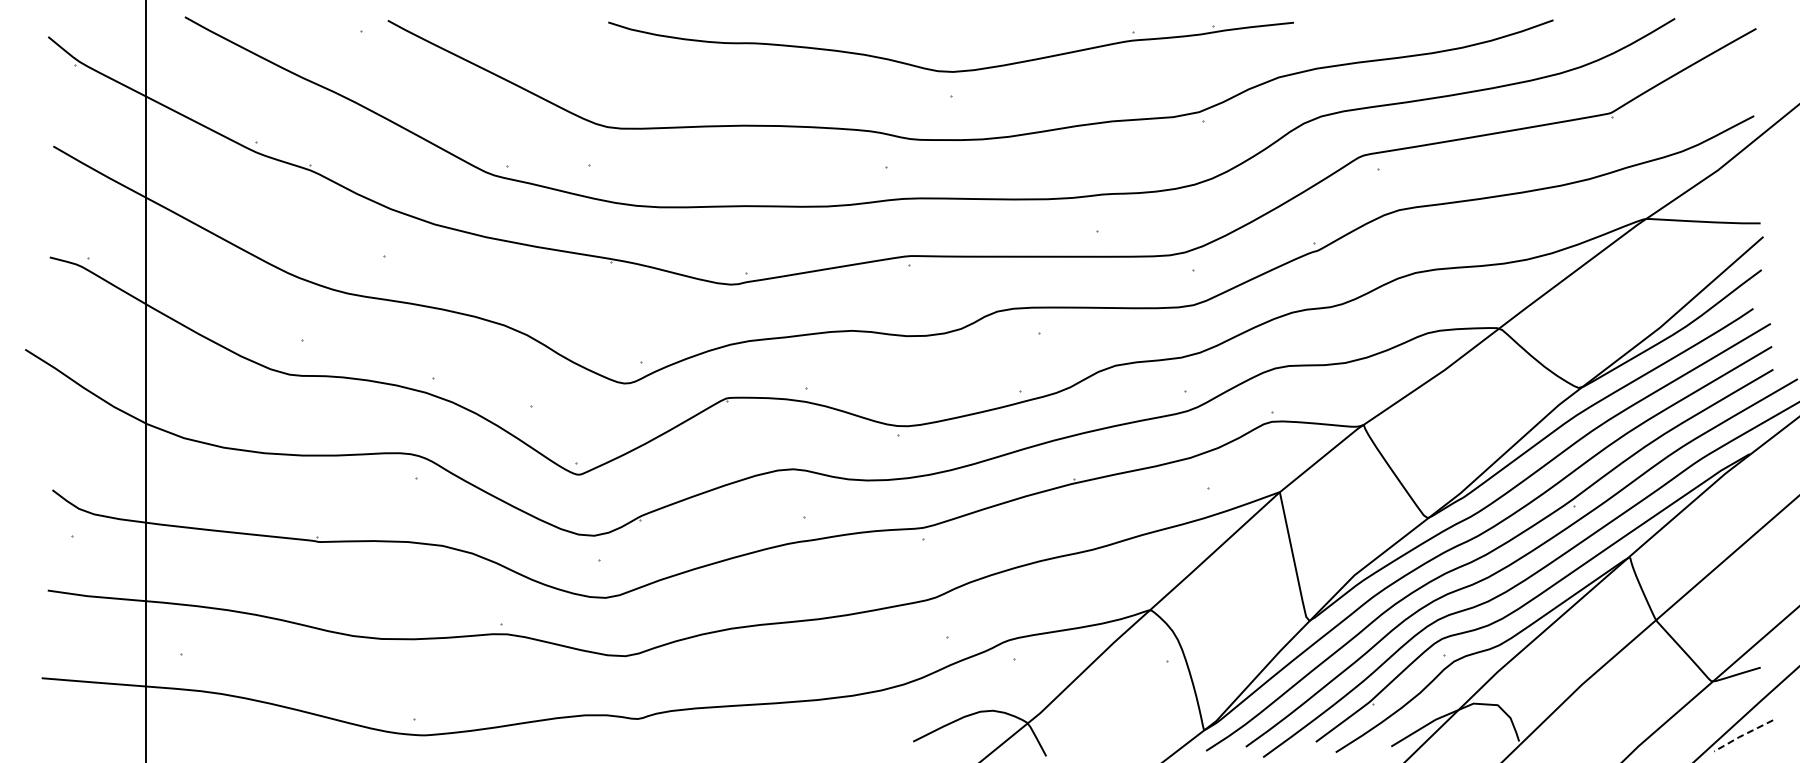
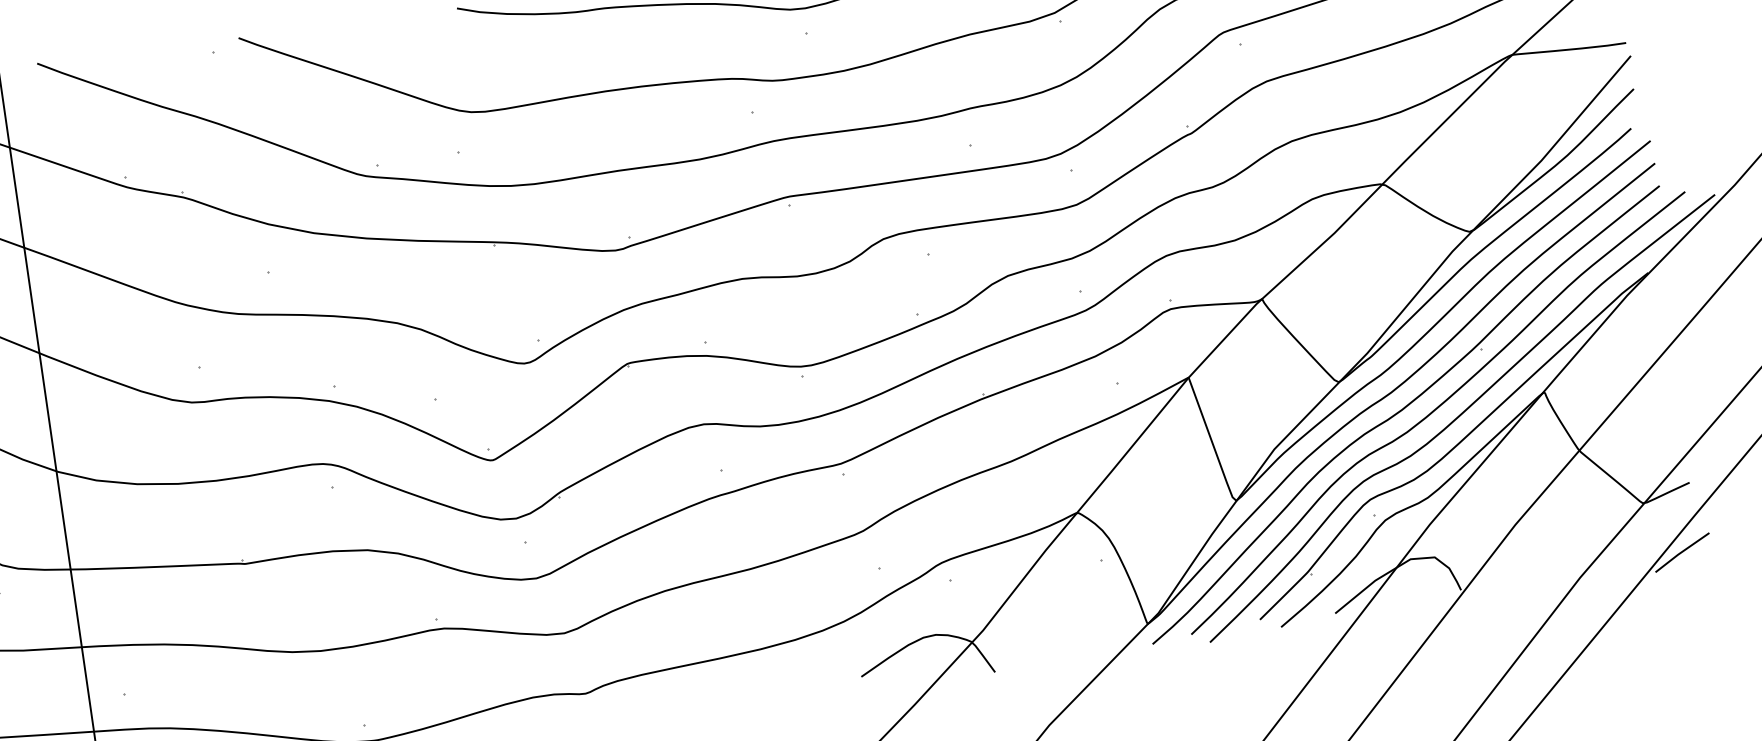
line: (1742, 735) -> (1681, 552), dashed -> solid

